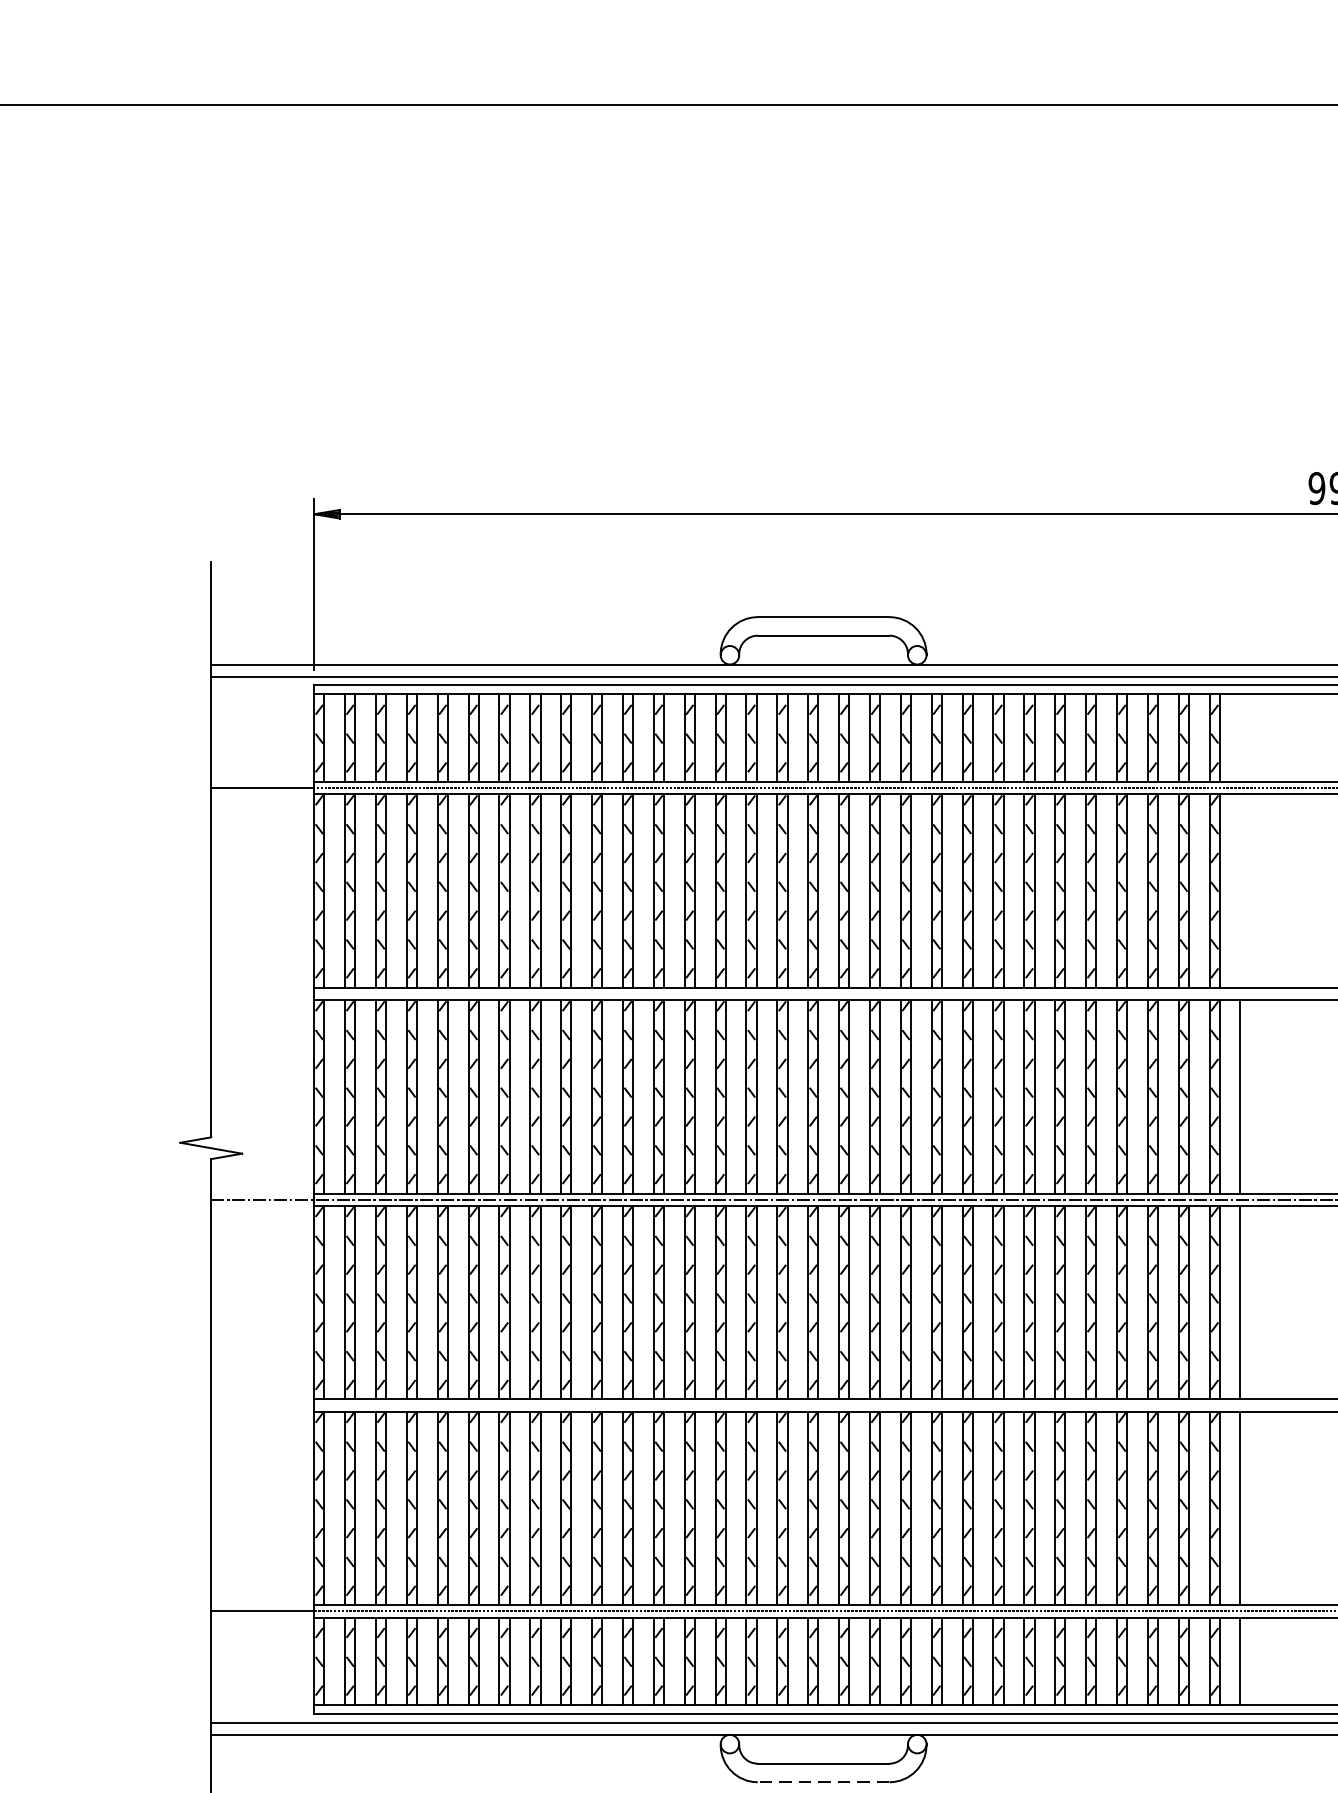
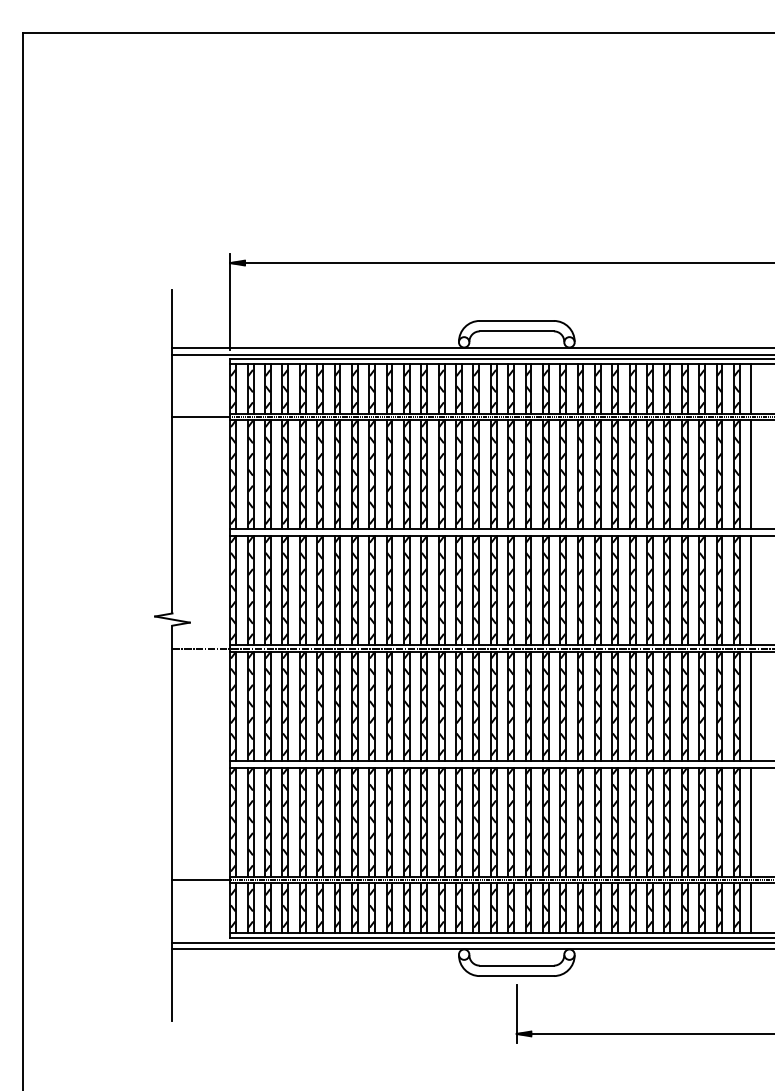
line: (1240, 737) -> (751, 388), added
line: (1240, 890) -> (751, 474), added
line: (823, 1782) -> (516, 976), dashed -> solid

